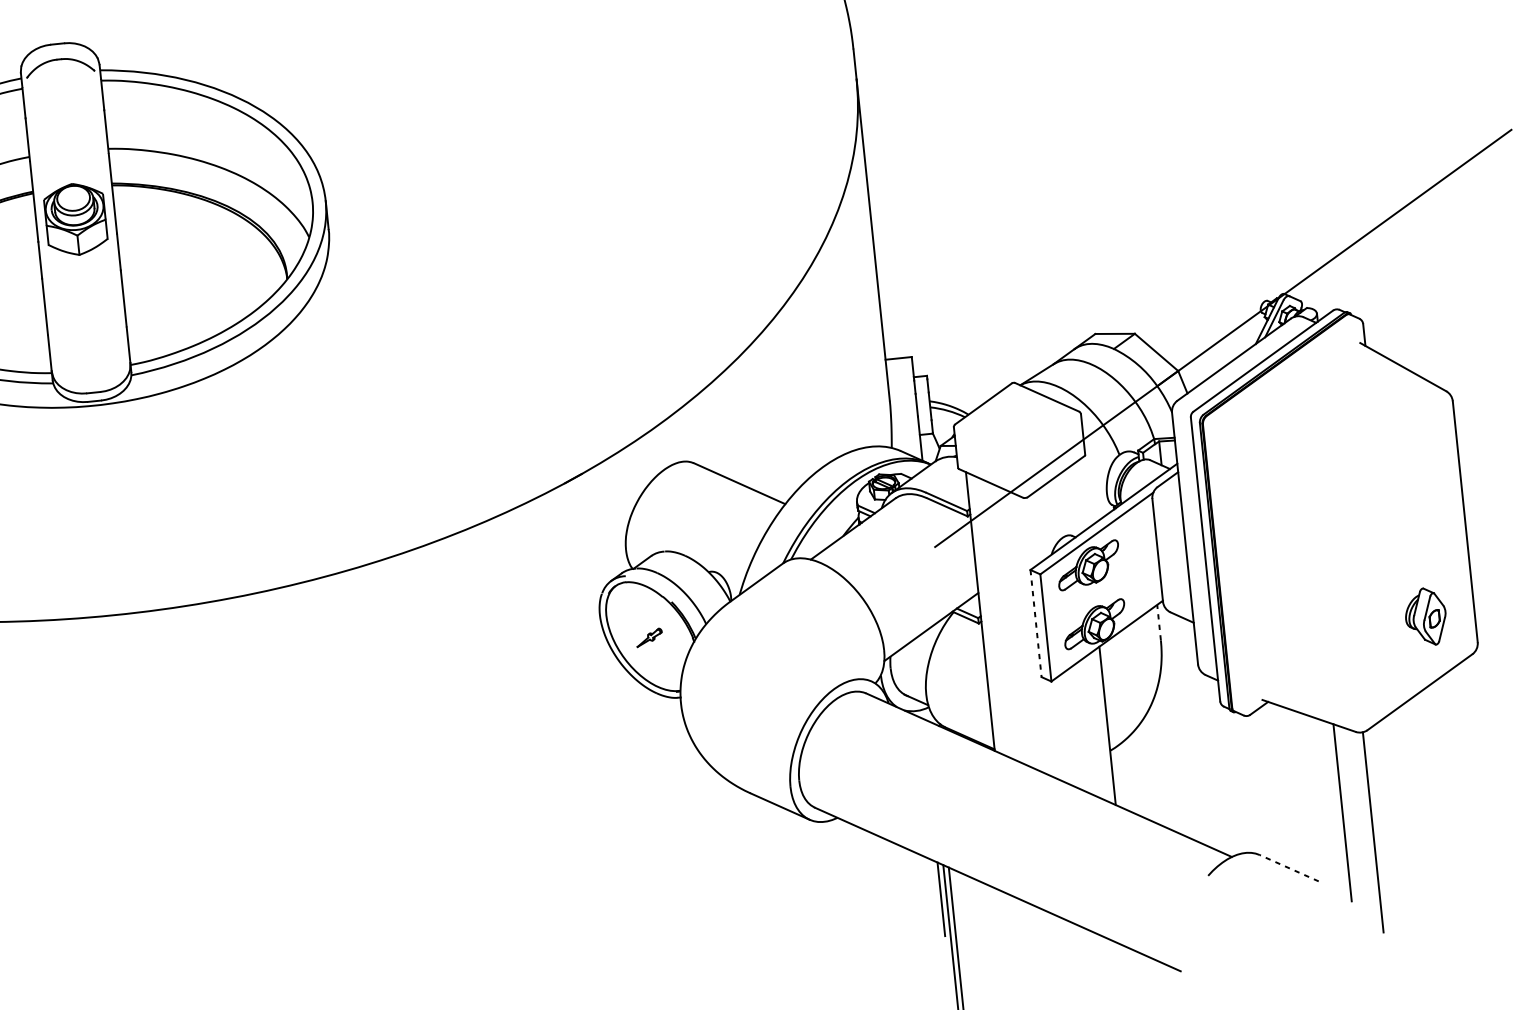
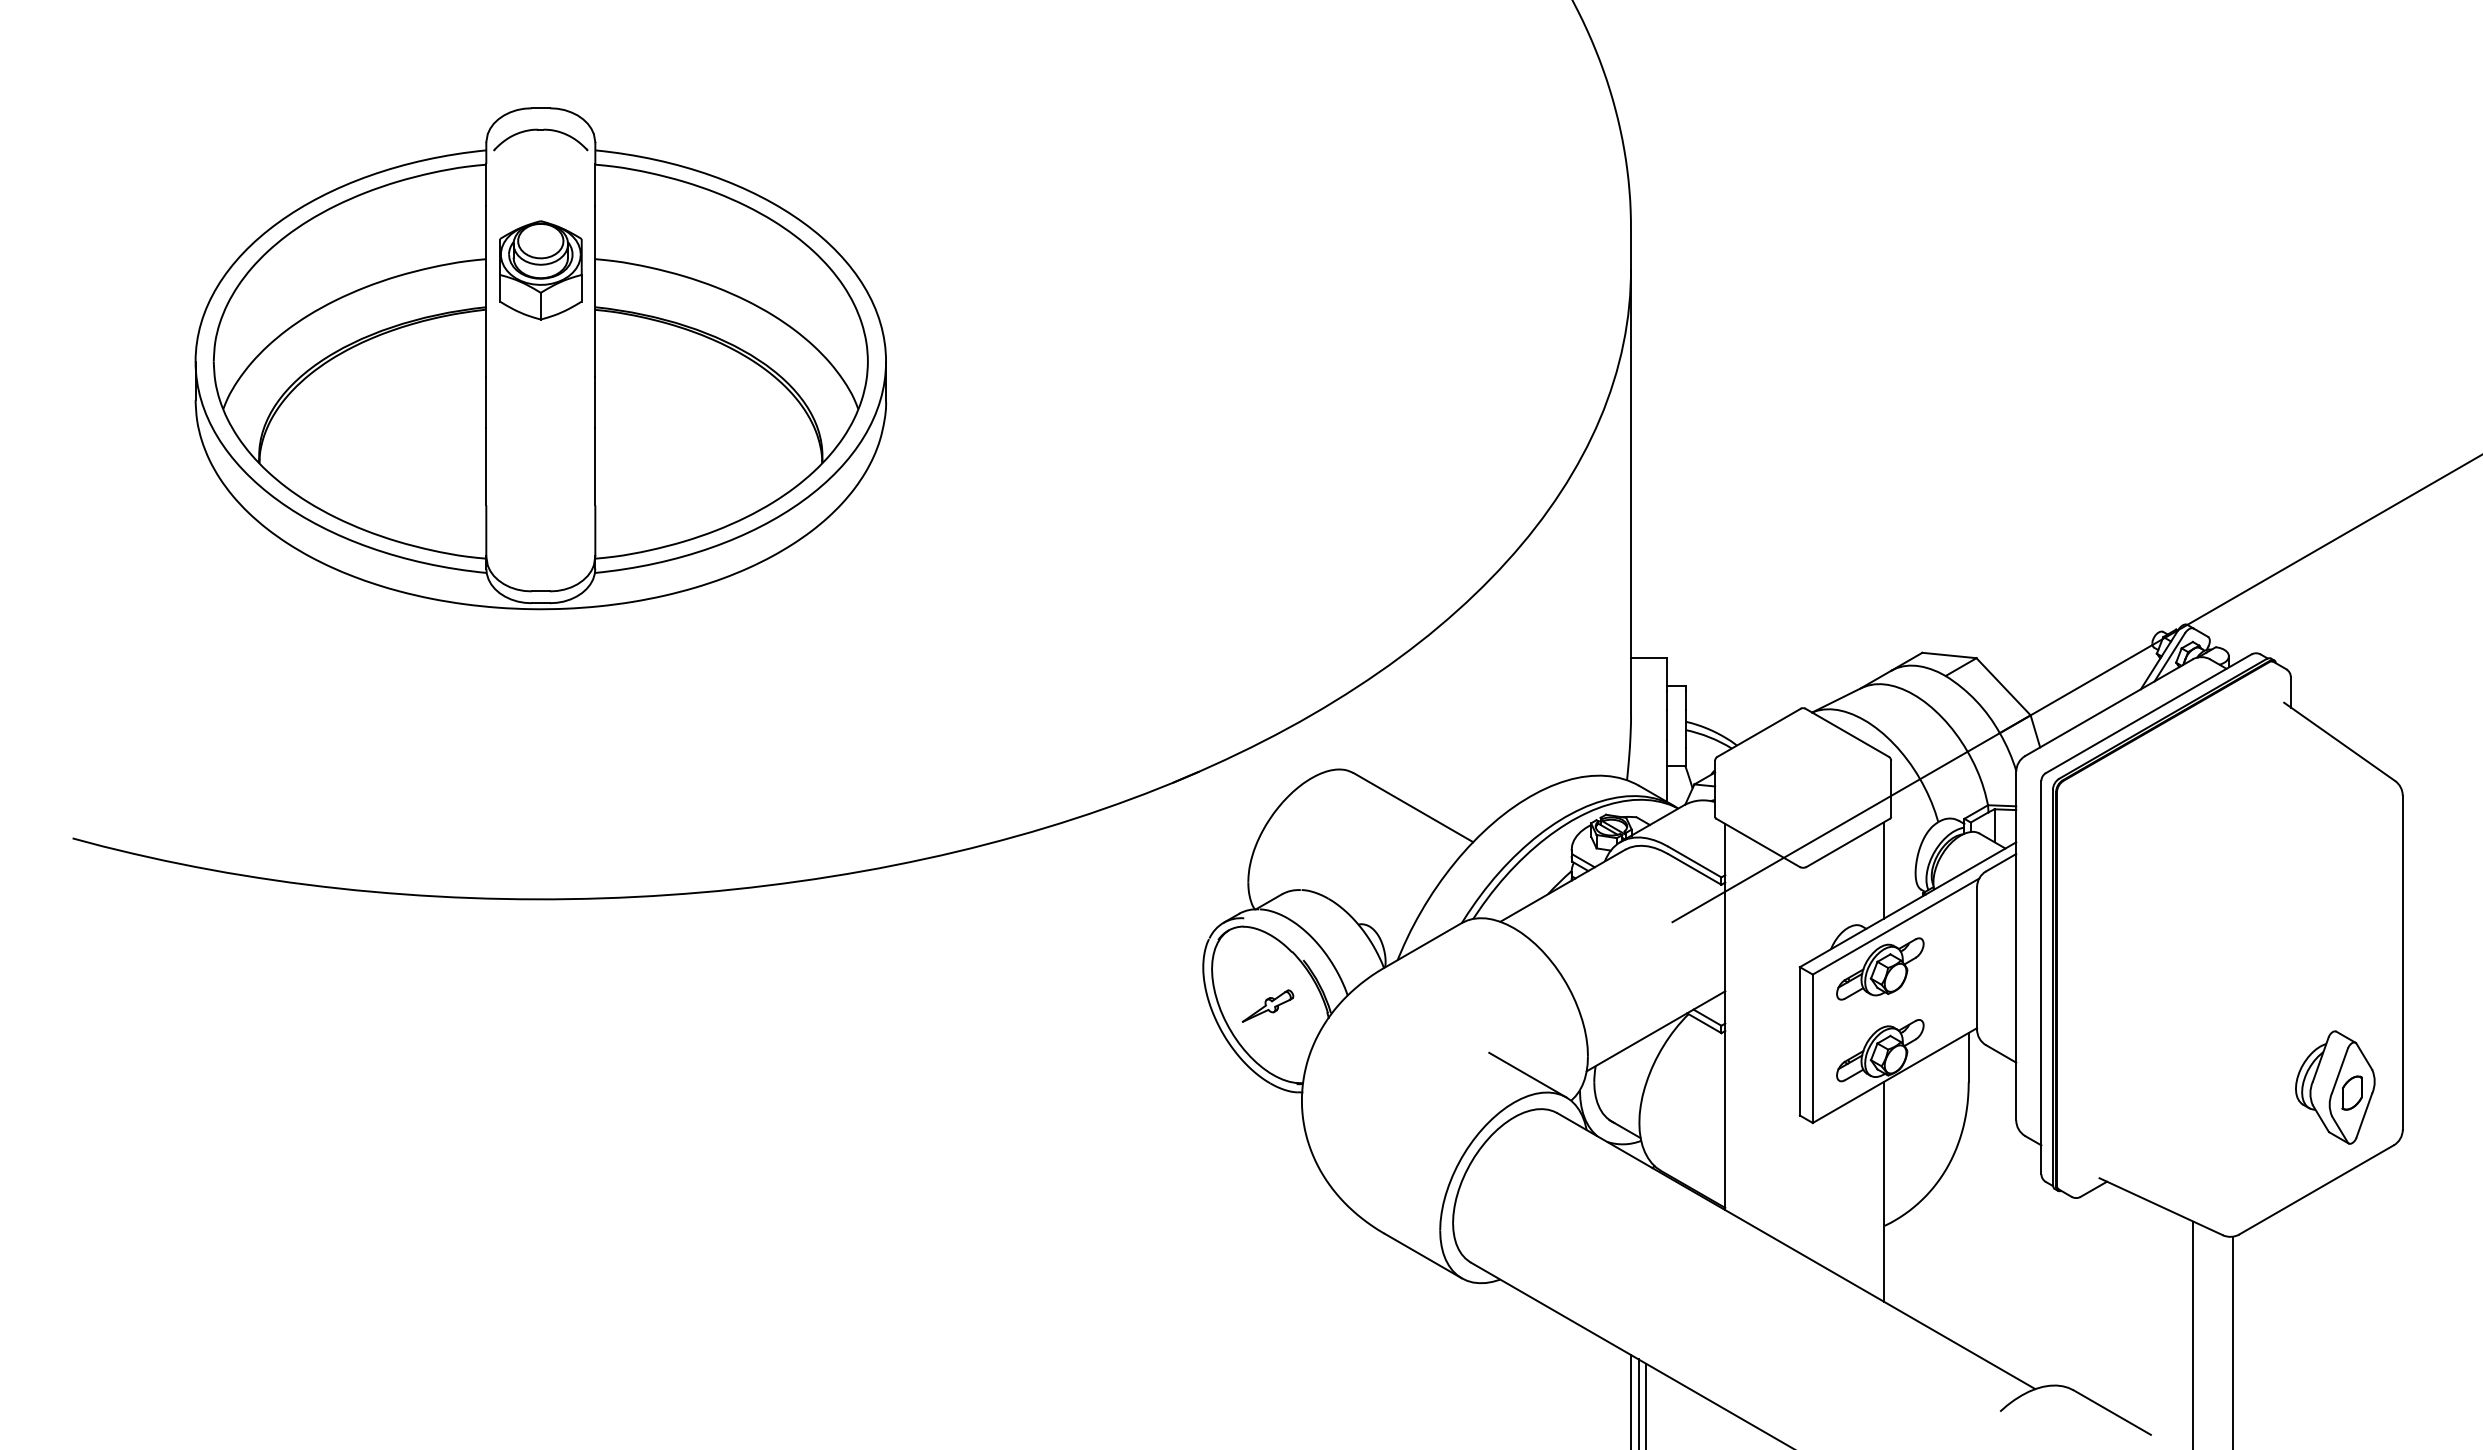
part: (75, 219) -> (540, 270), moved
line: (1083, 493) -> (1883, 870), added
part: (1426, 616) -> (2335, 1087), size x1.43
line: (1158, 622) -> (1968, 1057), dashed -> solid
line: (1035, 623) -> (1799, 1041), dashed -> solid
part: (649, 637) -> (1267, 1005), size x1.43
line: (841, 667) -> (1527, 1074), added
line: (1289, 868) -> (2112, 1412), dashed -> solid

